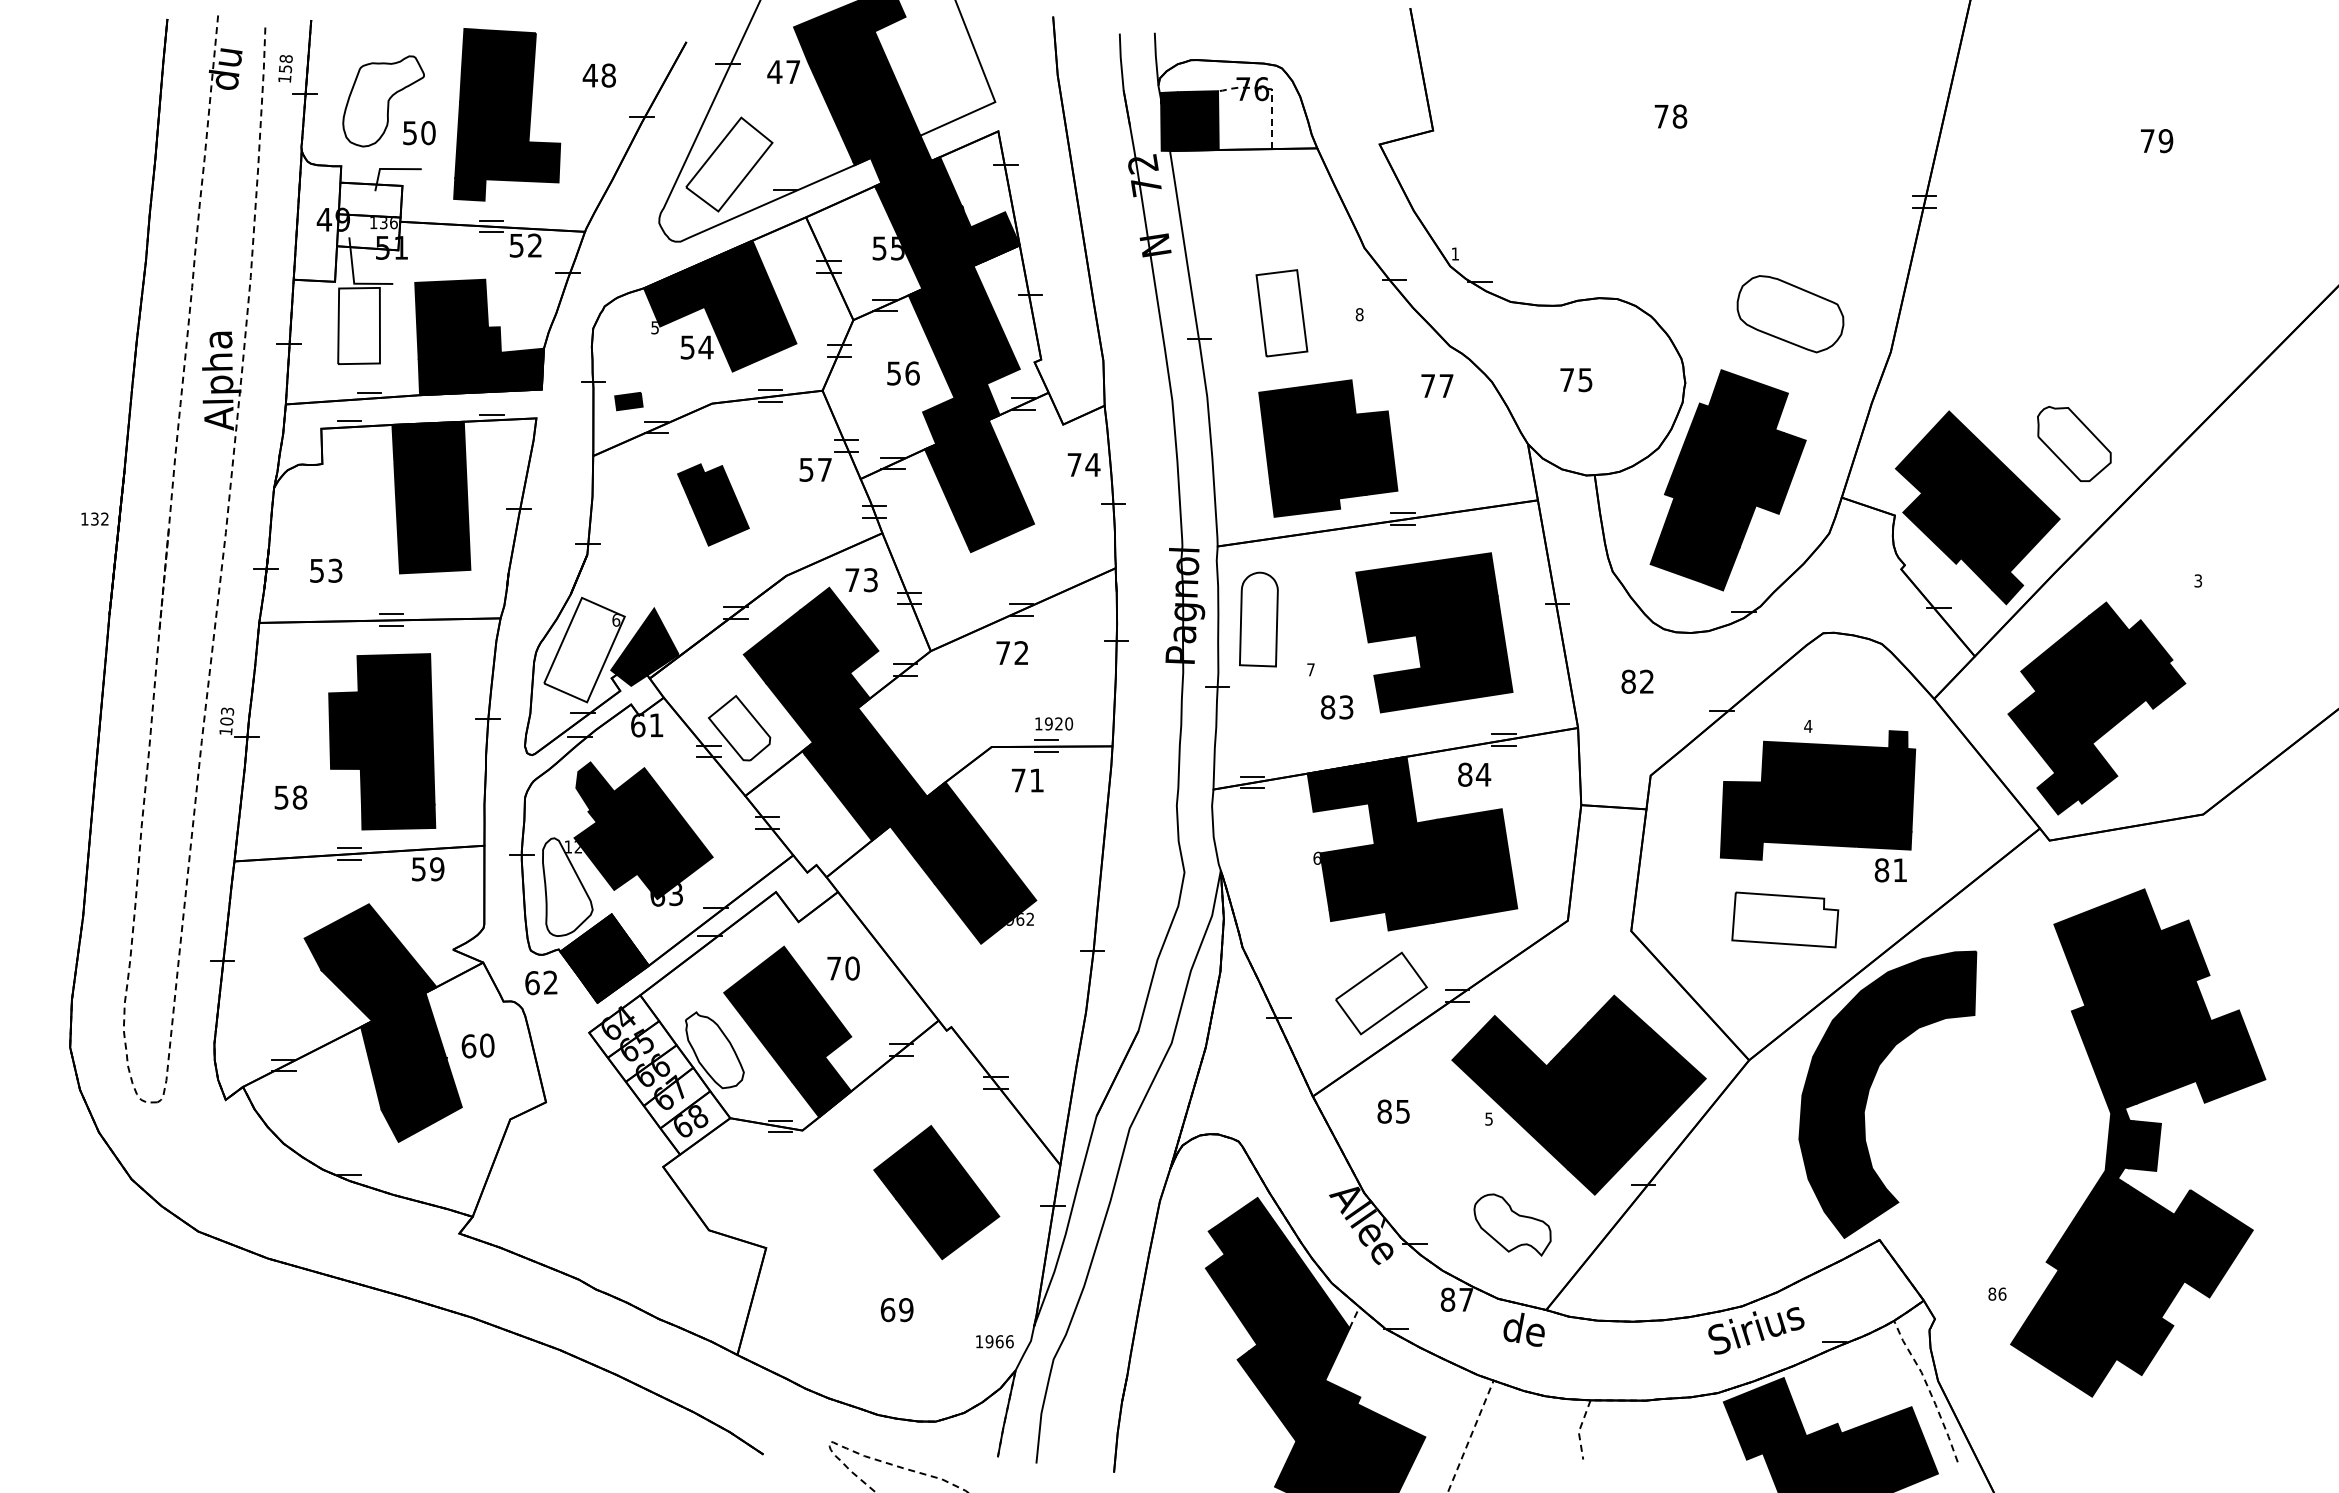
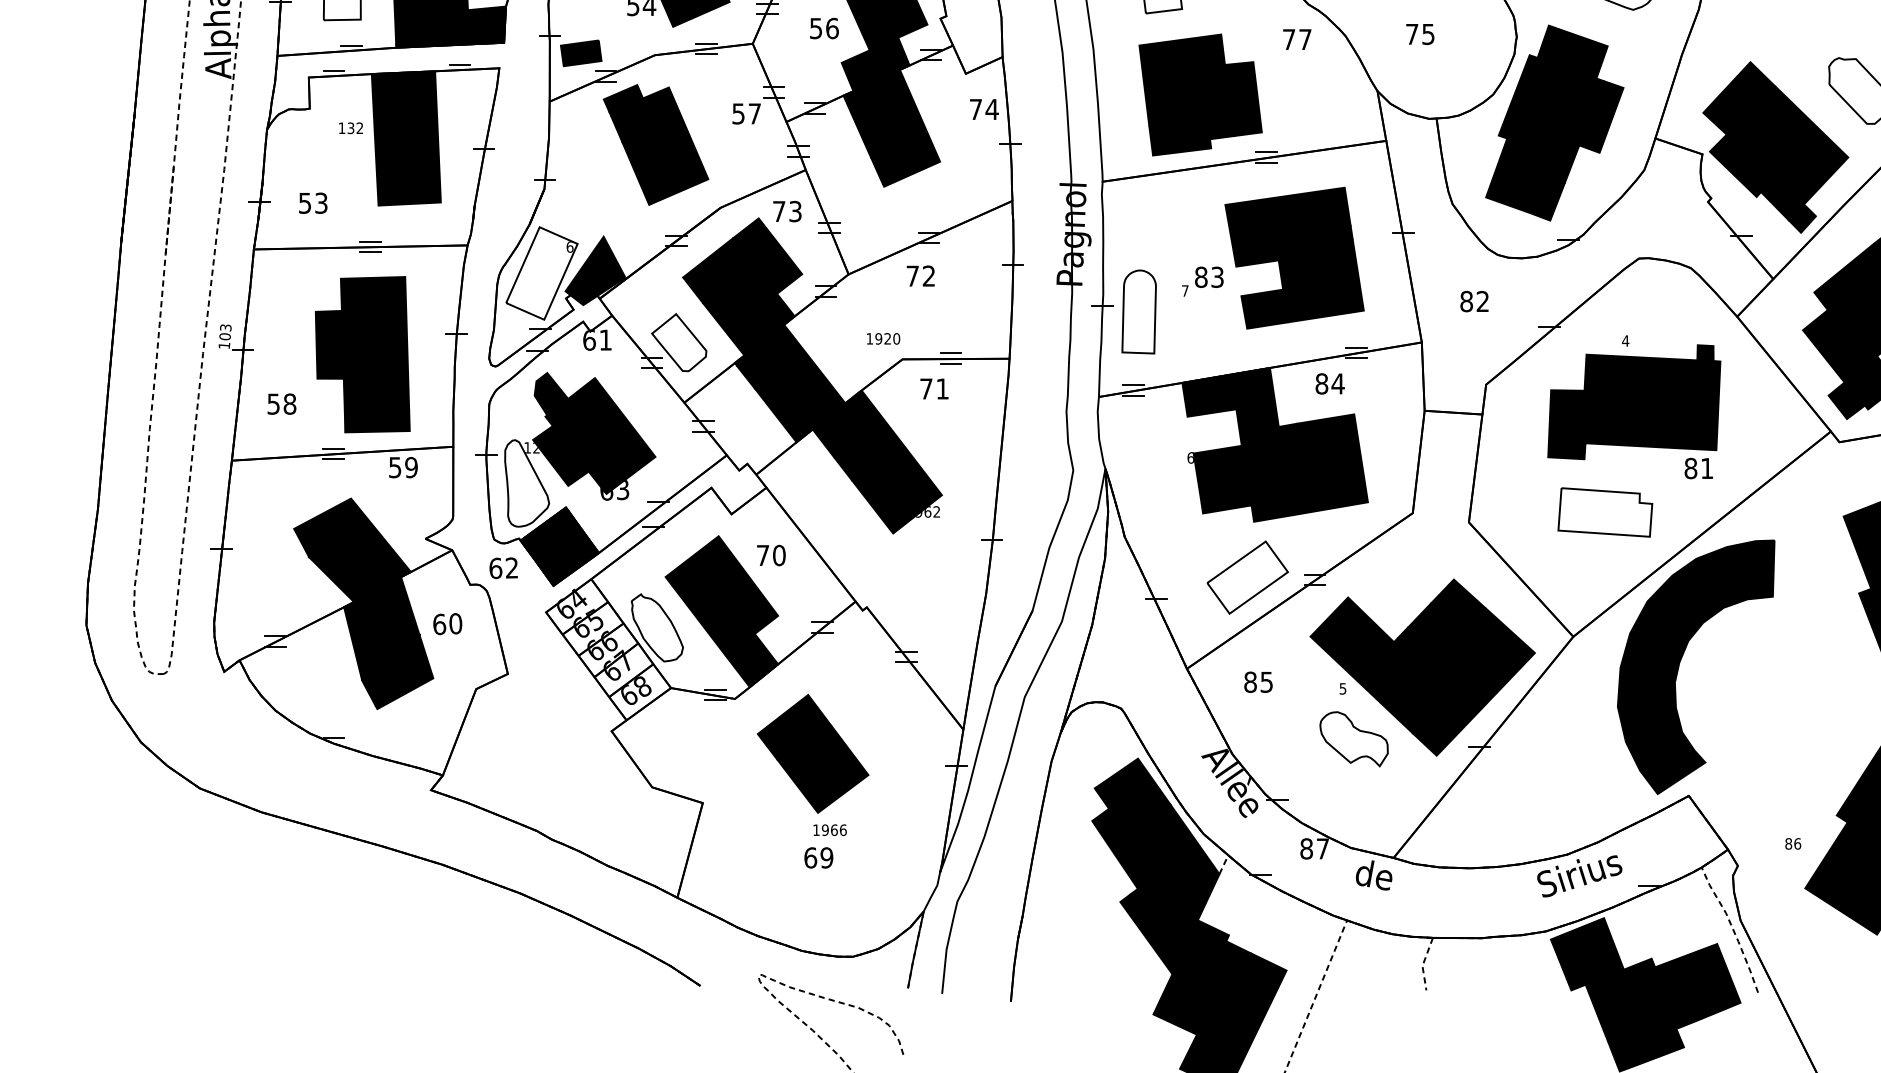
part: (628, 401) -> (580, 53), size x1.67
part: (713, 504) -> (656, 144), size x1.67
text: (94, 518) -> (350, 127), moved
part: (1258, 619) -> (1138, 311), moved
text: (1337, 707) -> (1209, 277), moved
text: (1054, 723) -> (883, 338), moved
part: (936, 1192) -> (812, 753), moved
part: (1512, 1224) -> (1354, 738), moved
text: (994, 1341) -> (829, 830), moved

